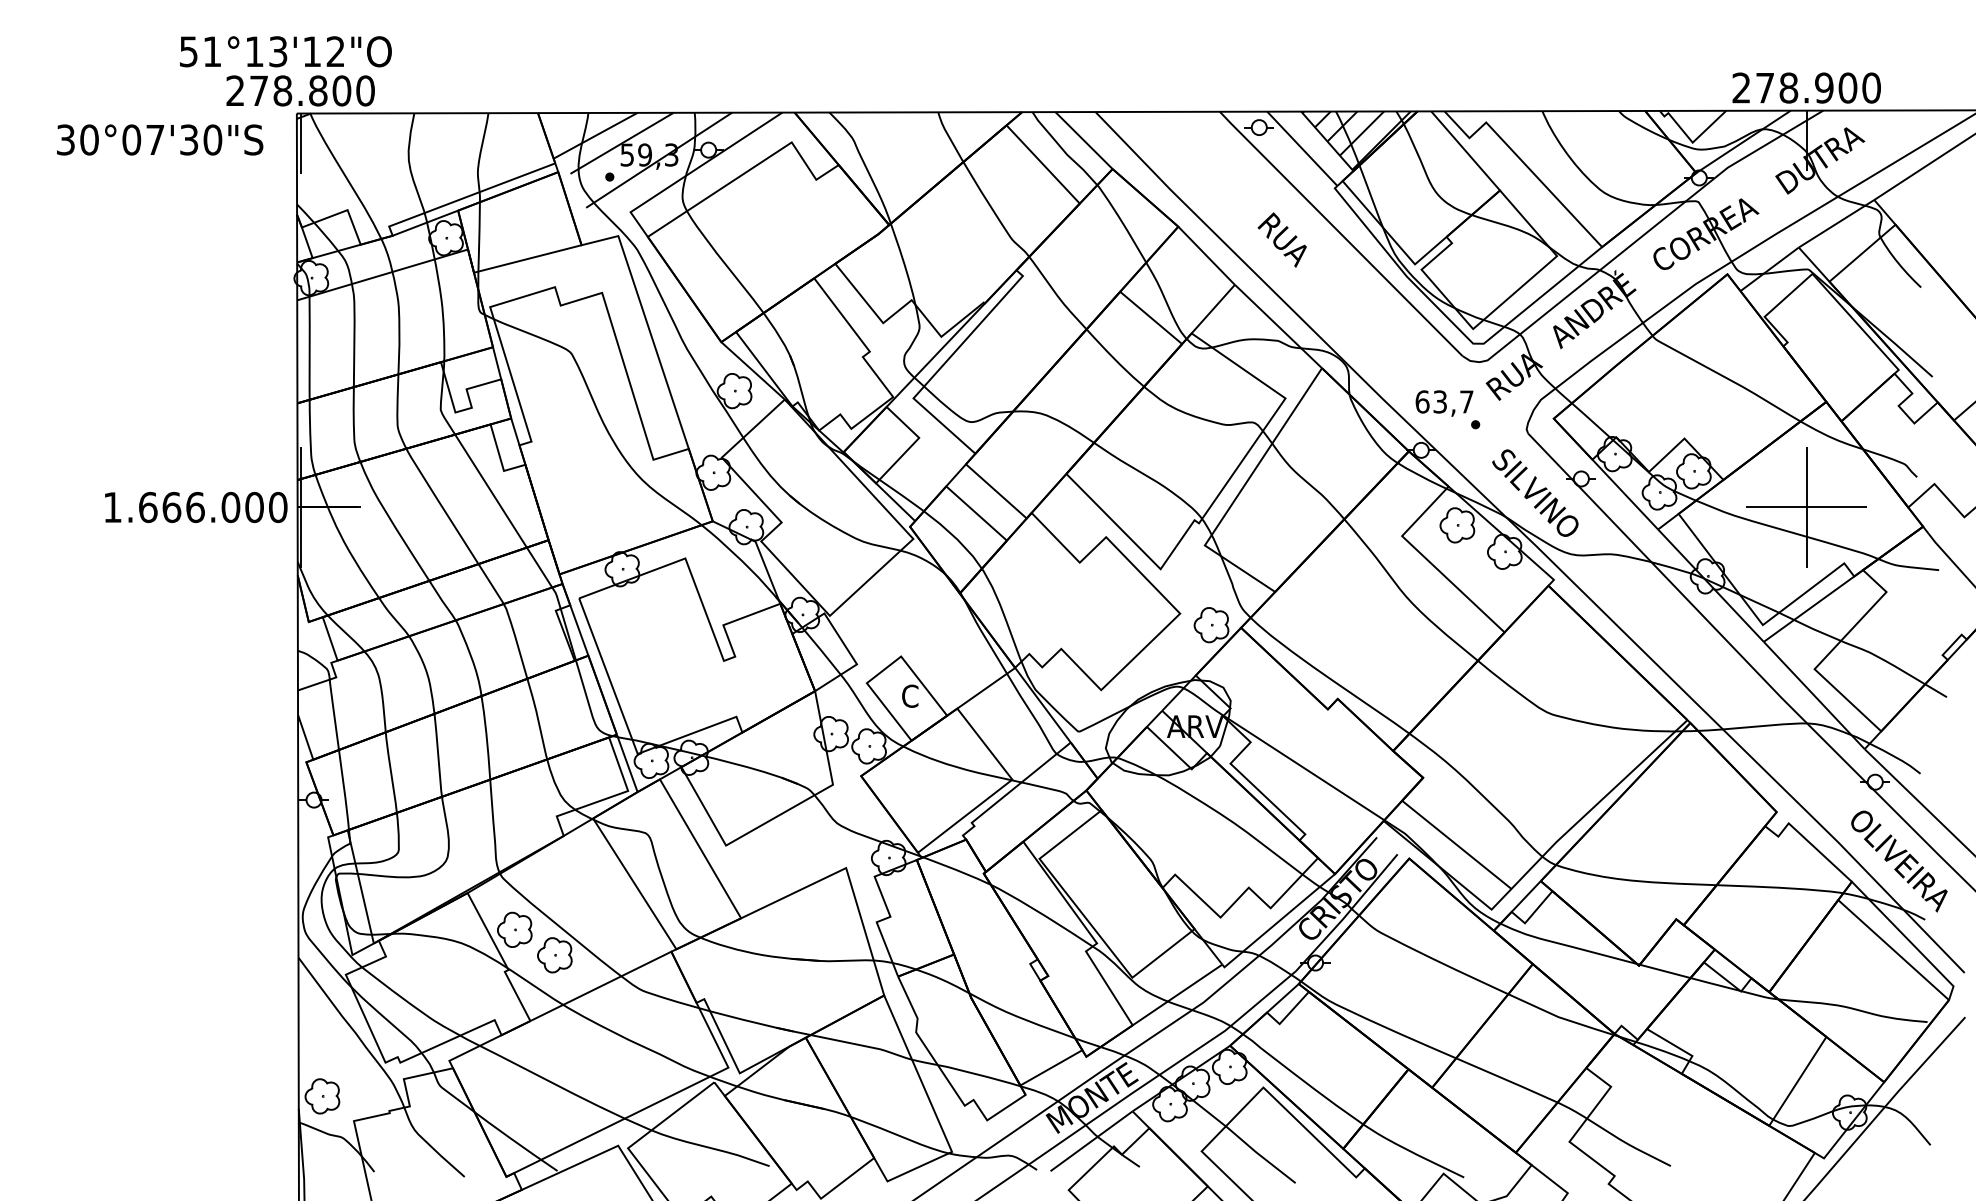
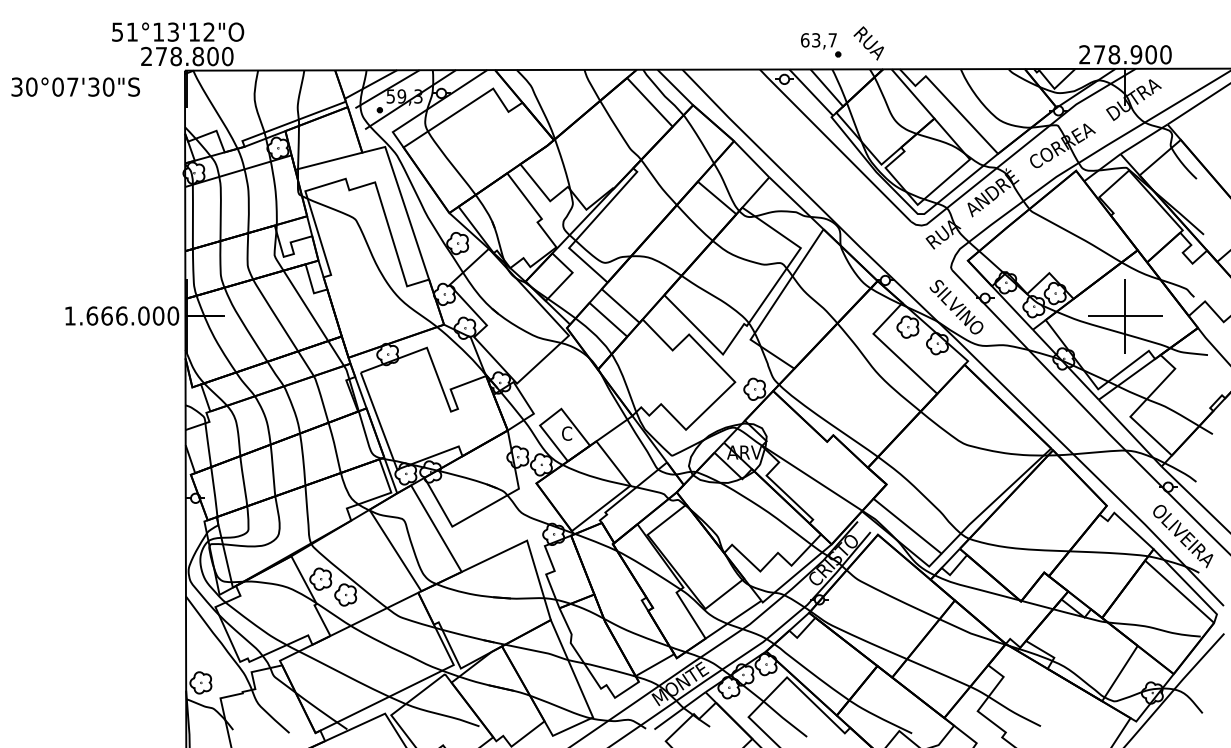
text: (159, 138) -> (75, 86), moved
hatch: (1355, 140) -> (844, 87), removed
text: (1281, 240) -> (868, 43), moved
part: (1448, 410) -> (821, 45), moved

